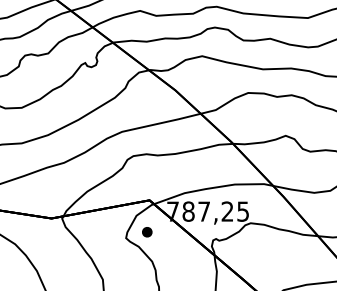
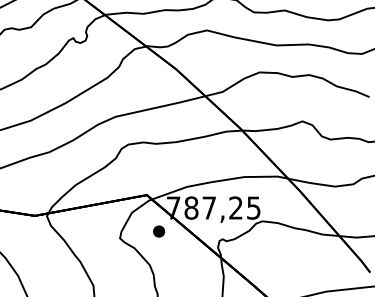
part: (147, 232) -> (159, 231), moved

